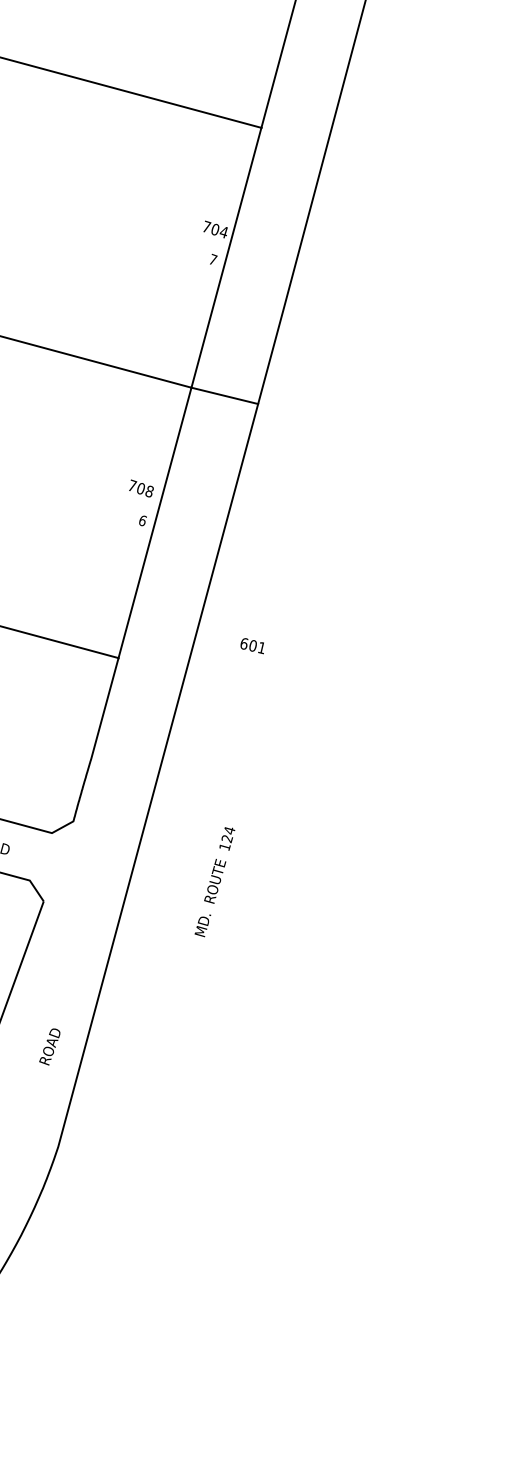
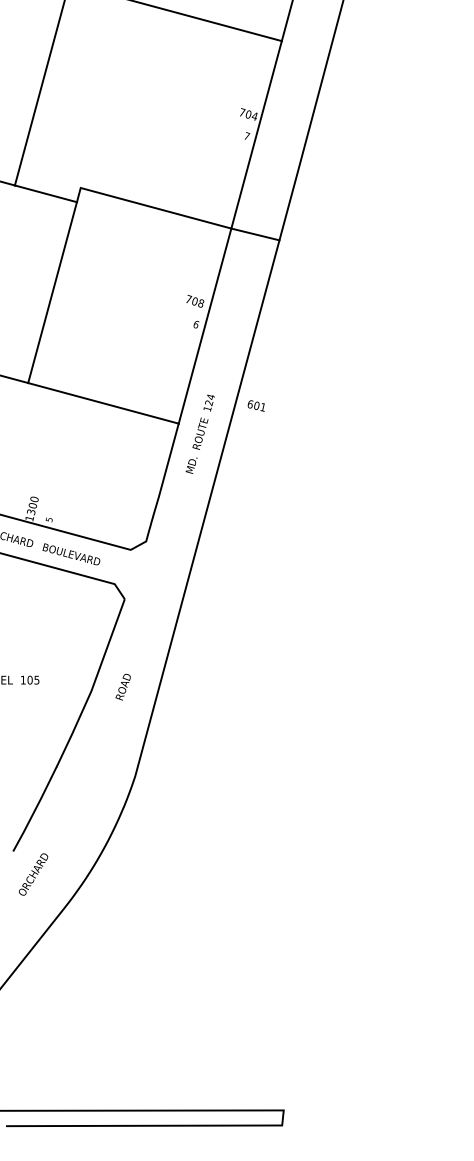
text: (251, 645) -> (255, 405), moved
text: (213, 881) -> (199, 433), moved
text: (48, 1046) -> (122, 686), moved

